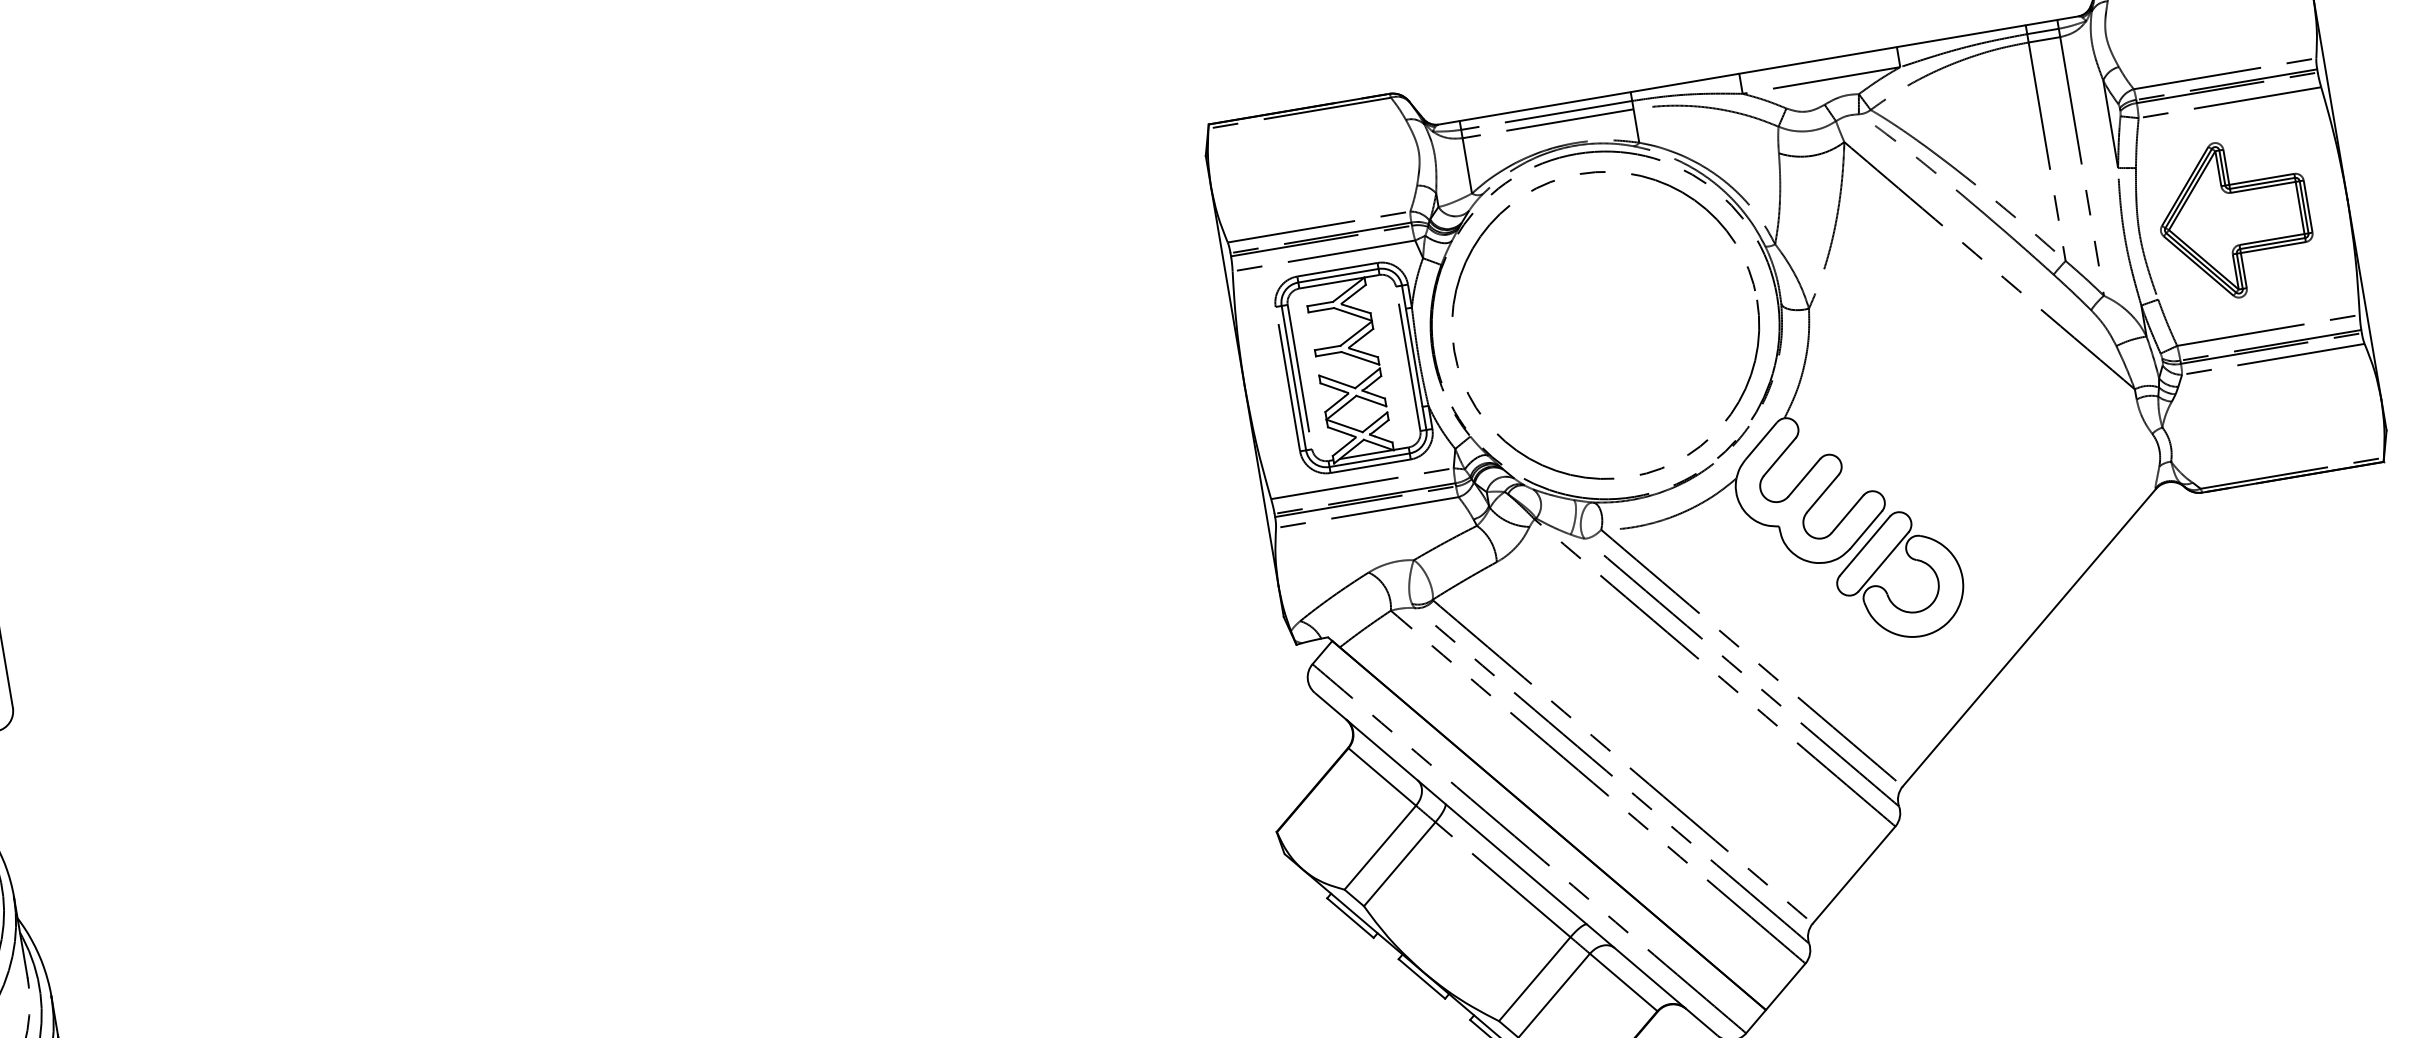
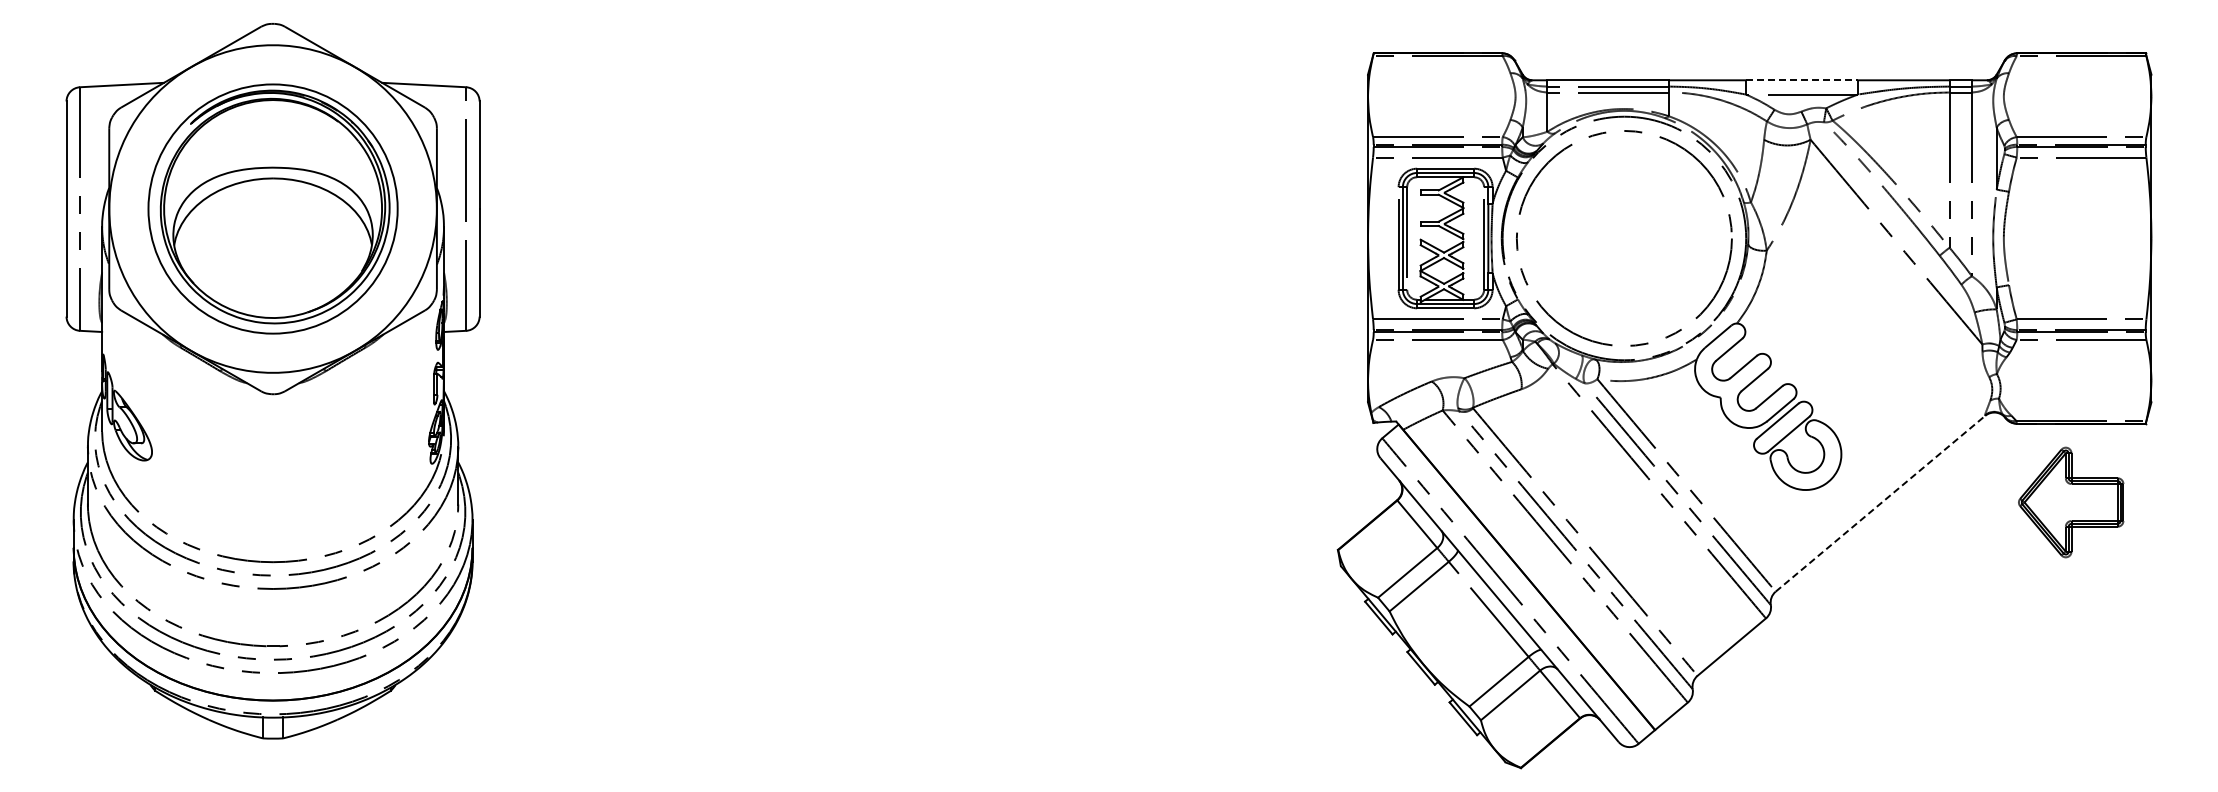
line: (1818, 60) -> (1802, 80), solid -> dashed
part: (2235, 218) -> (2071, 502), moved
line: (2029, 637) -> (1880, 503), solid -> dashed

